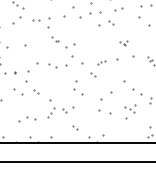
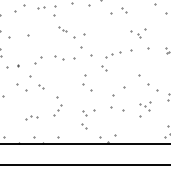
part: (123, 42) -> (137, 32), size x1.67
part: (101, 62) -> (113, 54), size x1.67
part: (33, 67) -> (38, 60), size x0.62
part: (68, 109) -> (89, 112), moved
part: (27, 119) -> (31, 117), size x0.62

